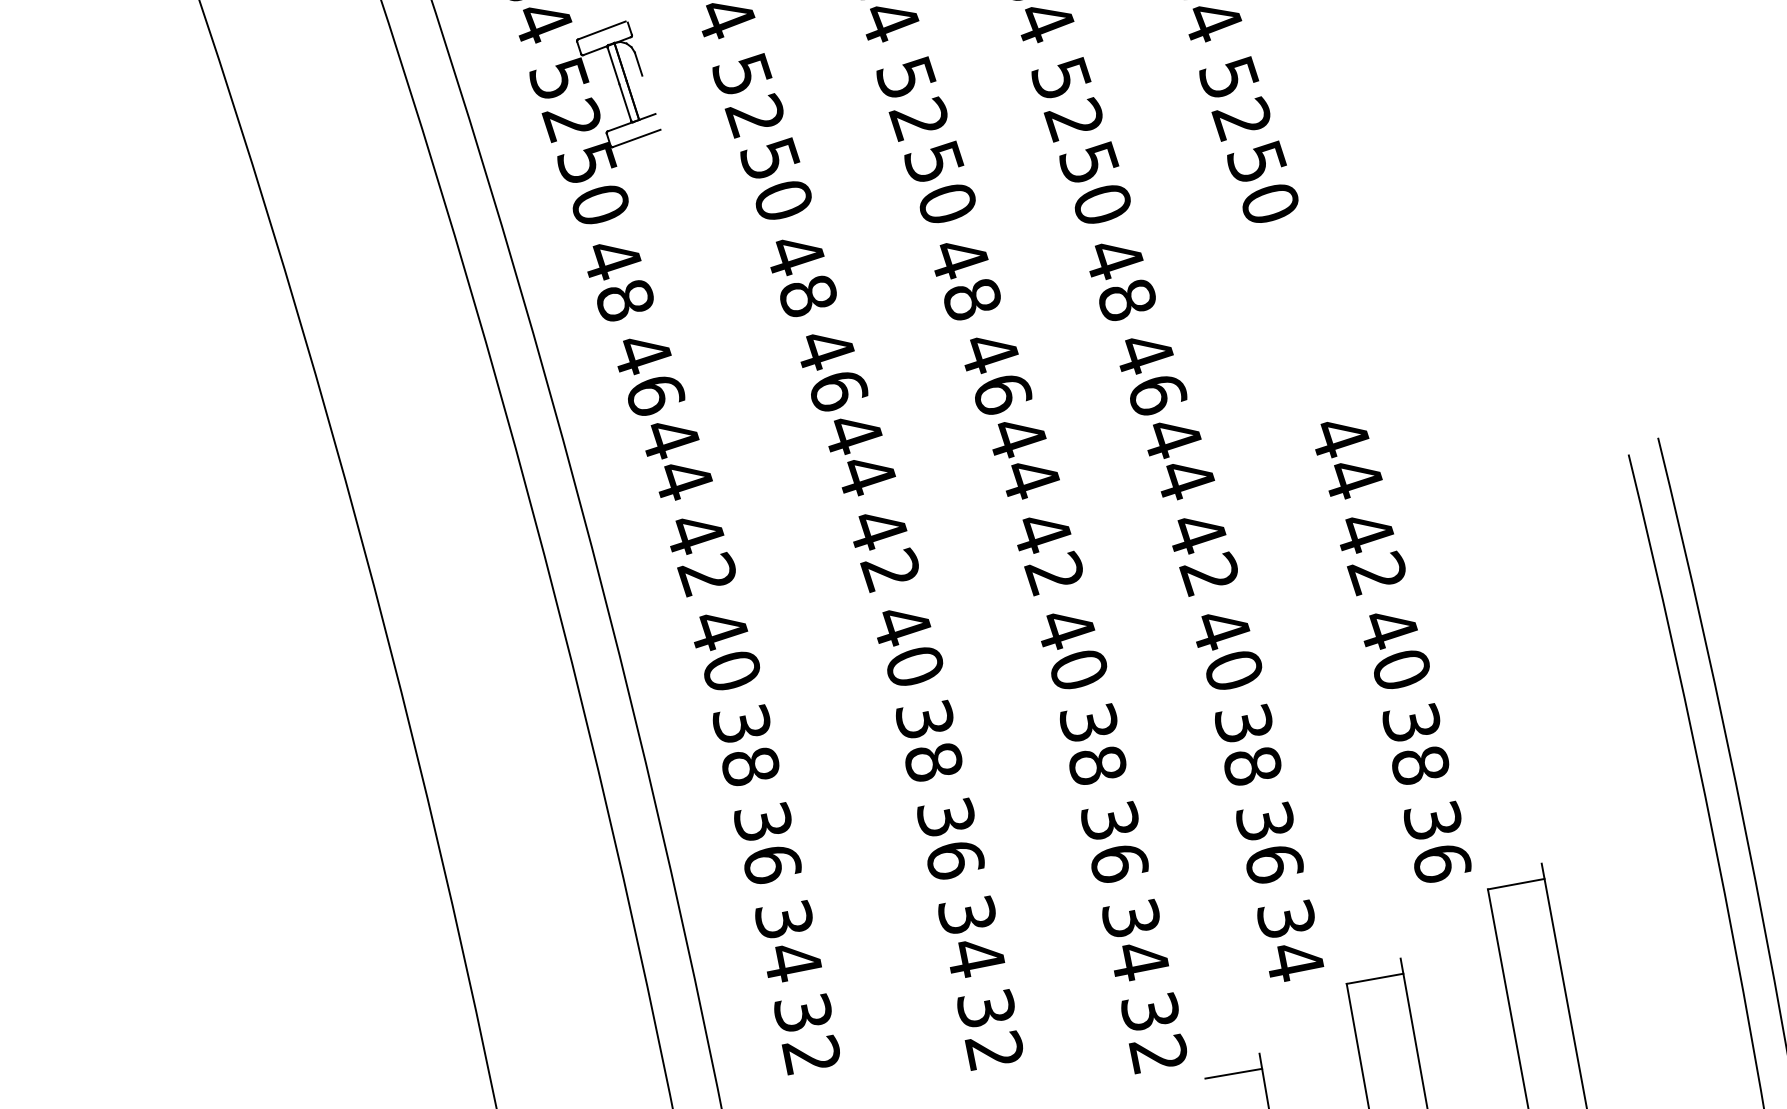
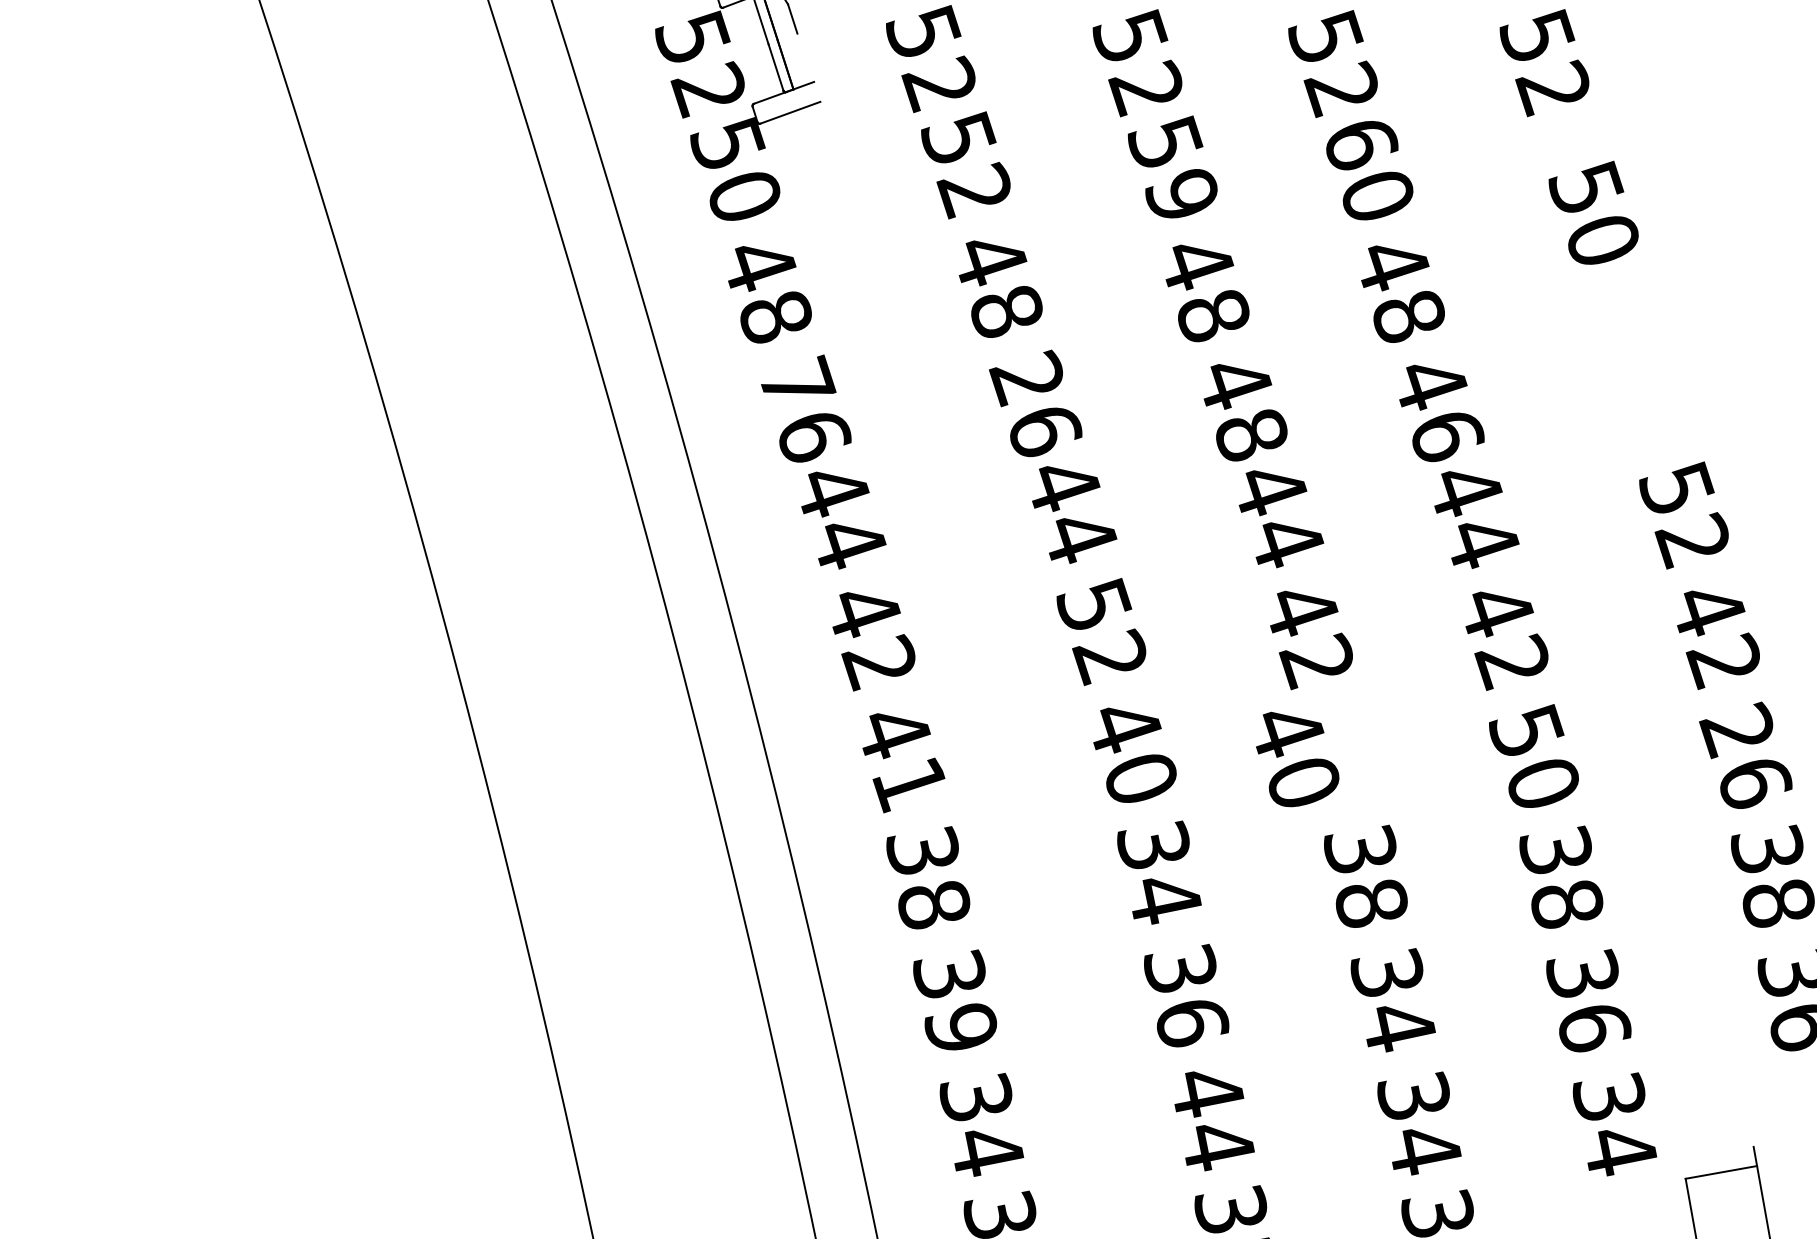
text: (1089, 162) -> (1361, 143), 50 -> 60
text: (1262, 181) -> (1593, 212), moved
text: (781, 199) -> (972, 189), 50 -> 52
text: (946, 203) -> (1180, 194), 50 -> 59
text: (824, 348) -> (1027, 377), 46 -> 26
text: (643, 352) -> (798, 382), 46 -> 76
text: (1003, 393) -> (1252, 434), 46 -> 48
text: (1345, 457) -> (1684, 515), 44 -> 52
text: (877, 528) -> (1093, 604), 42 -> 52
text: (1220, 628) -> (1526, 730), 40 -> 50
text: (1394, 647) -> (1745, 754), 40 -> 26
text: (1074, 651) -> (1298, 759), moved
text: (731, 671) -> (909, 784), 40 -> 41
text: (933, 762) -> (1164, 899), 38 -> 34
text: (772, 864) -> (961, 1028), 36 -> 39
text: (1119, 864) -> (1399, 1028), 36 -> 34
text: (967, 915) -> (1207, 1092), 34 -> 44

